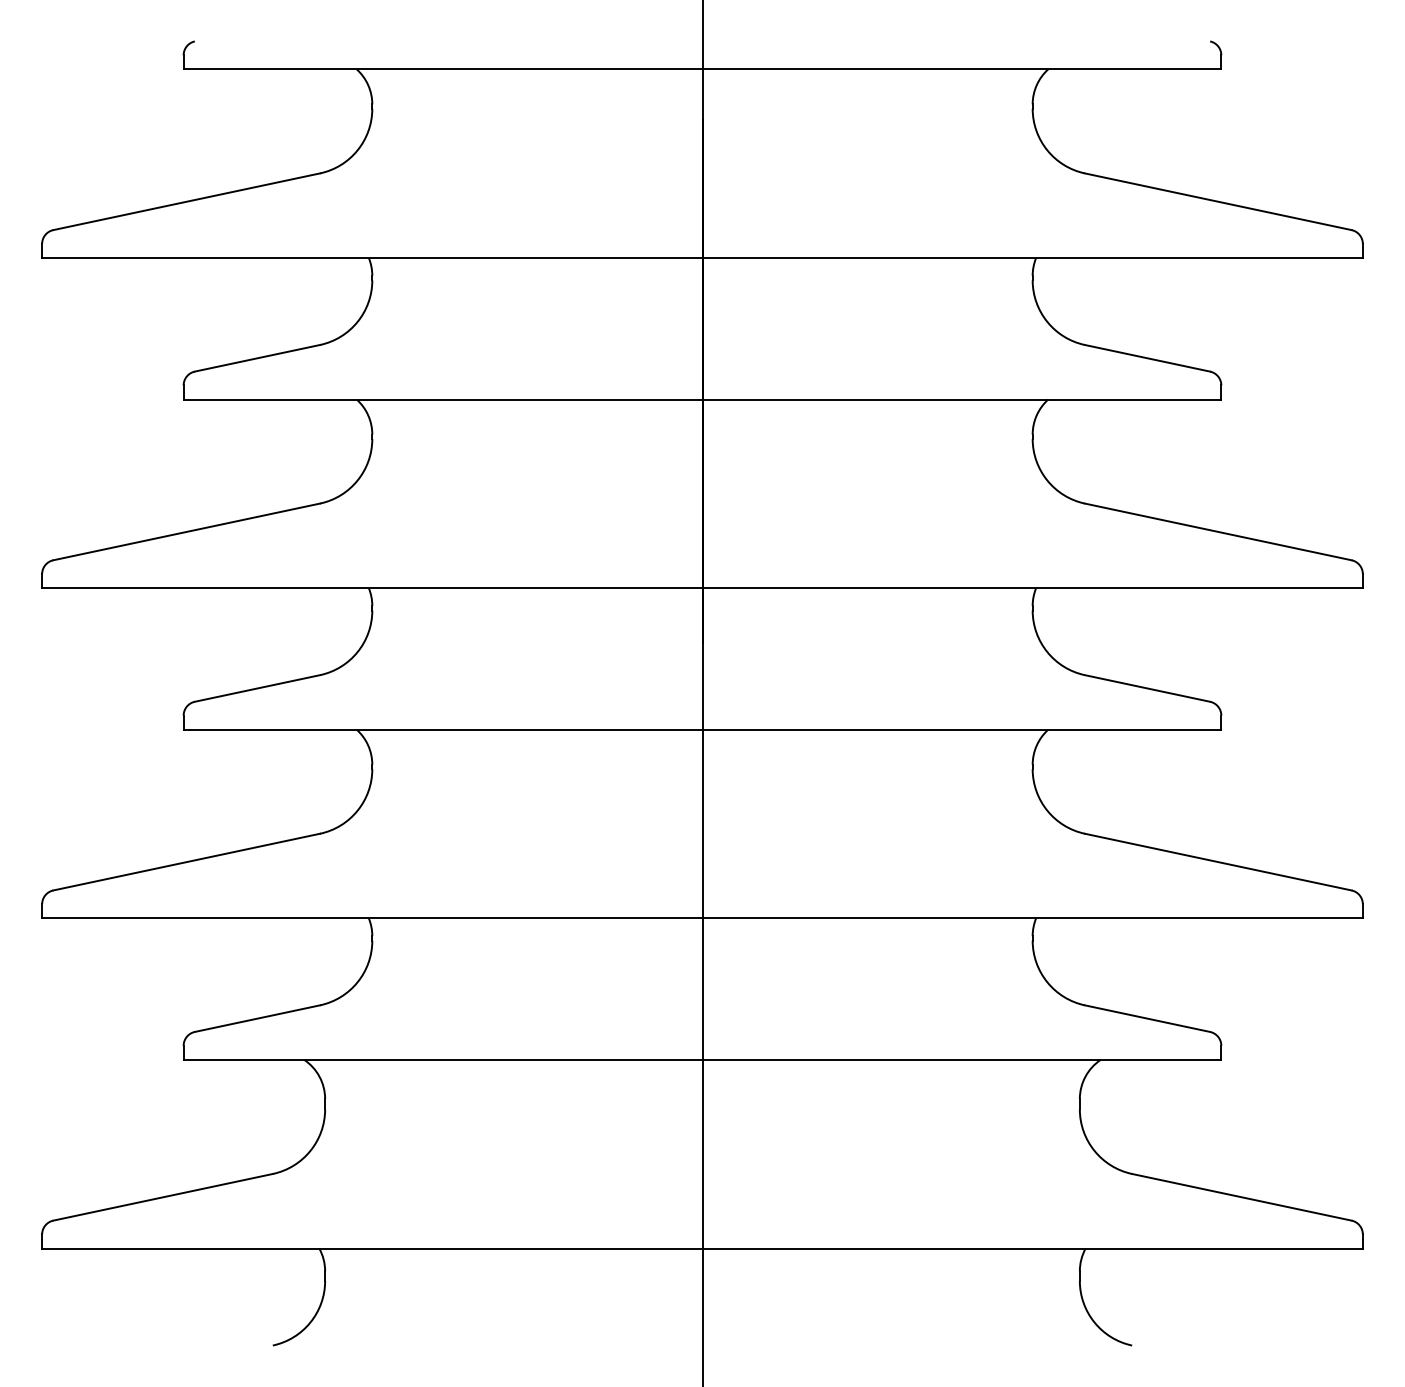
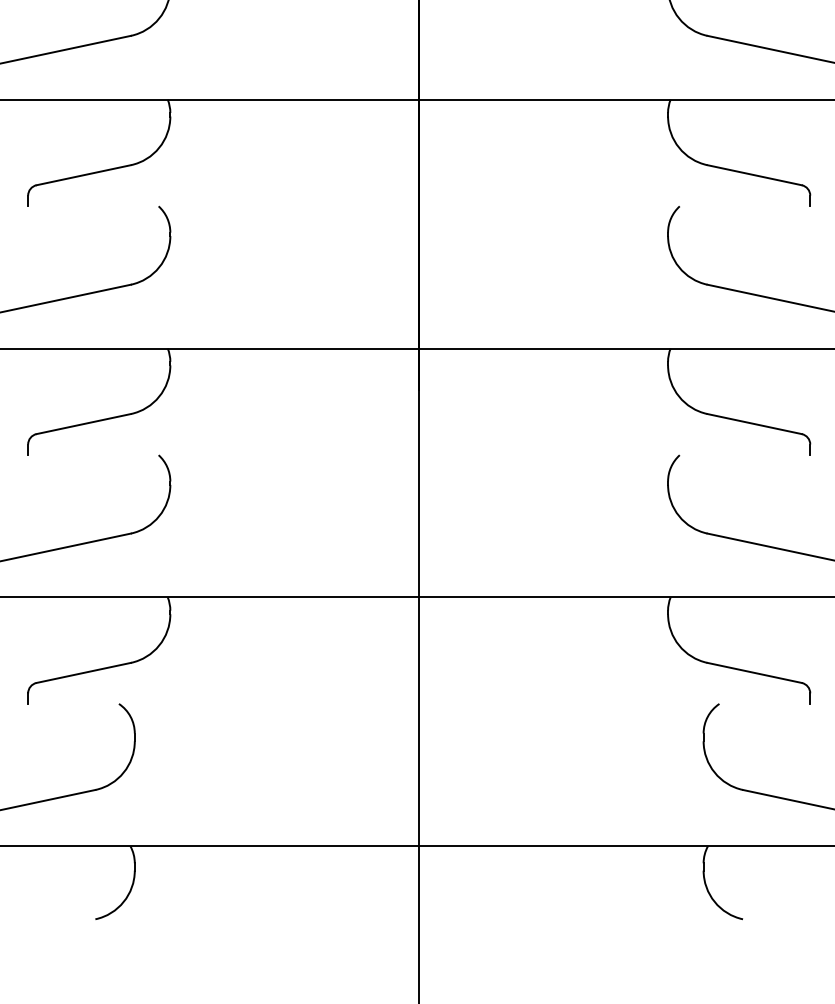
line: (702, 399) -> (419, 206), removed
line: (702, 729) -> (419, 454), removed
line: (702, 1059) -> (419, 703), removed

